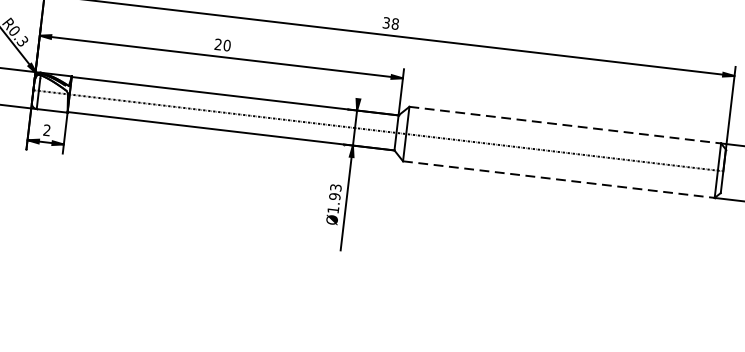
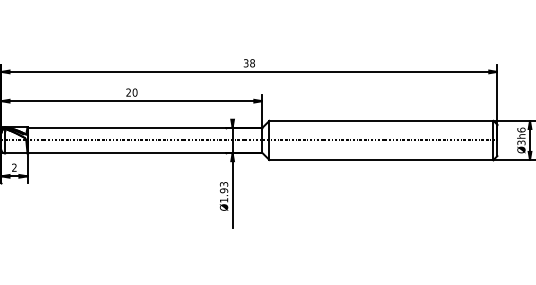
line: (565, 124) -> (381, 120), dashed -> solid
line: (558, 180) -> (381, 160), dashed -> solid

